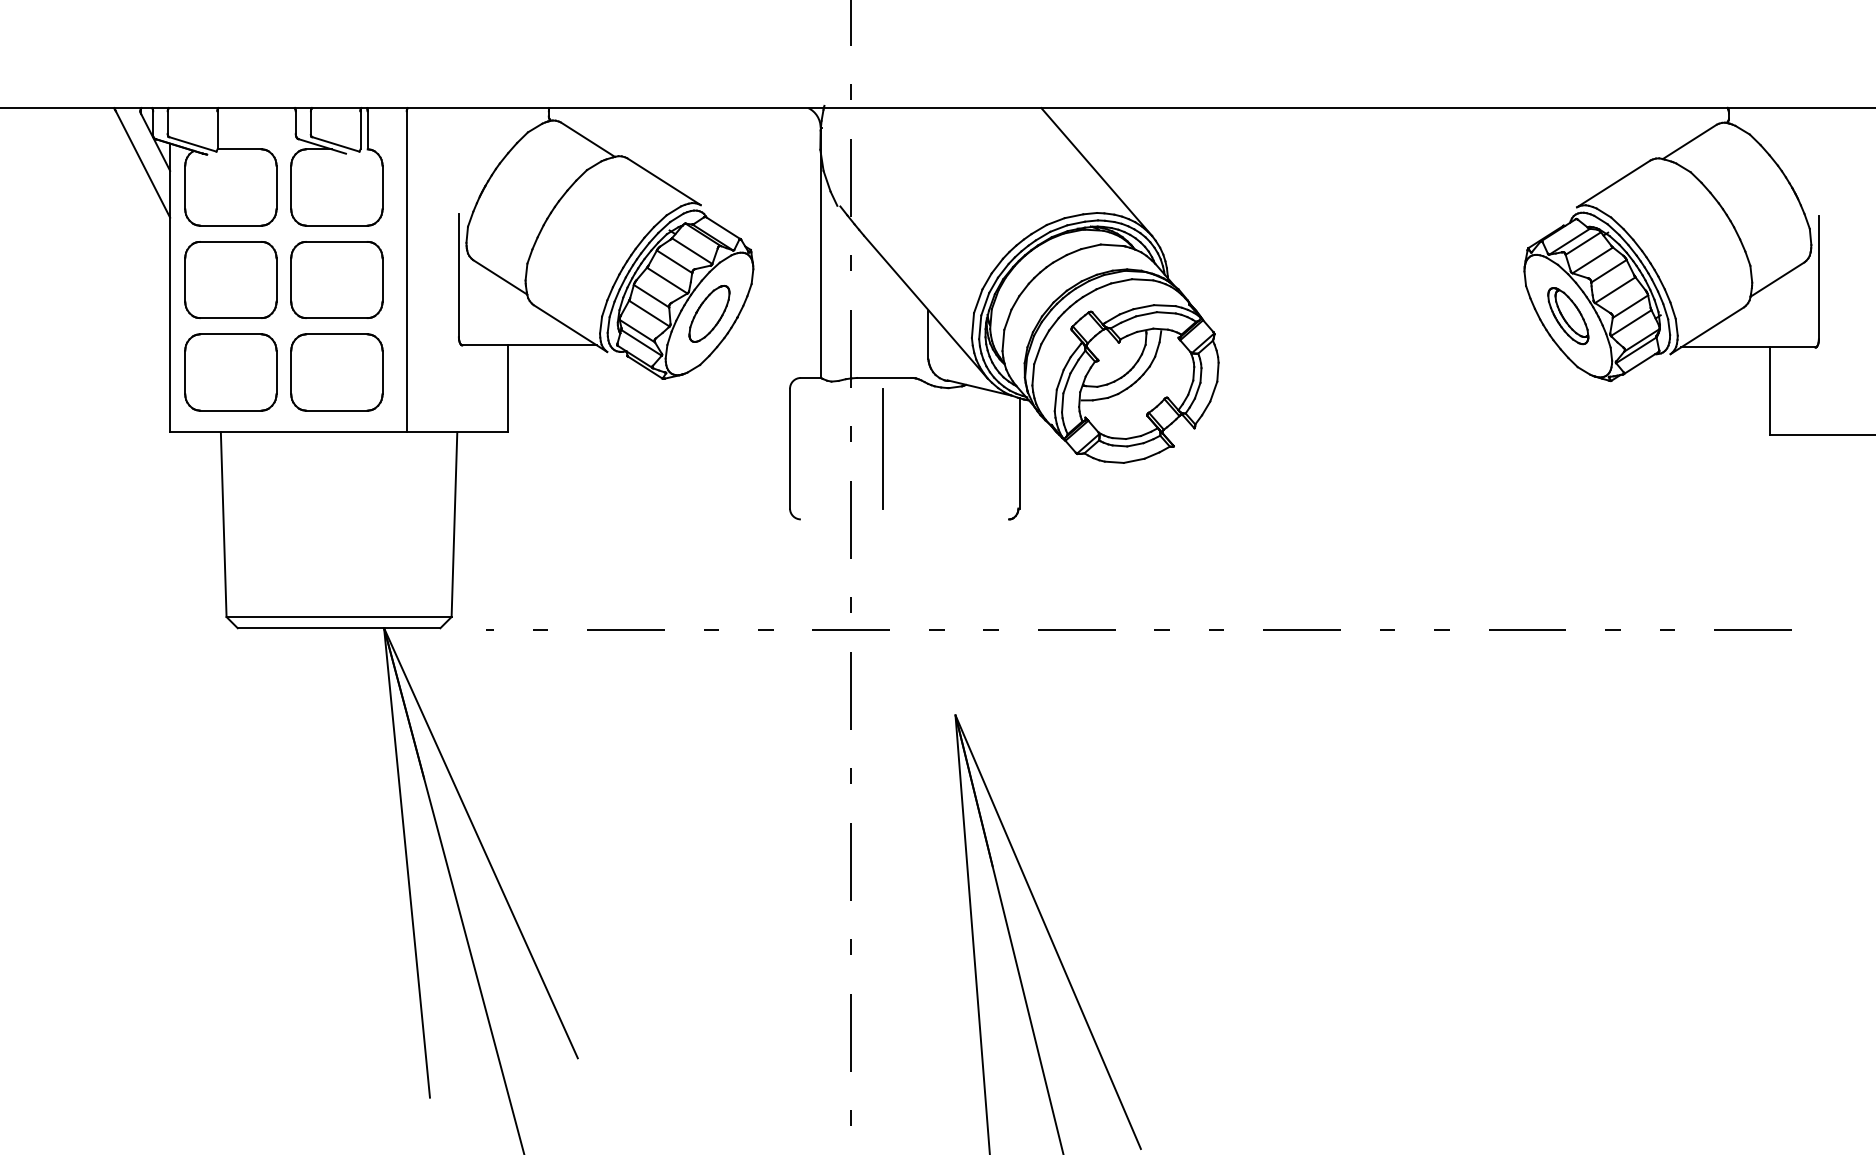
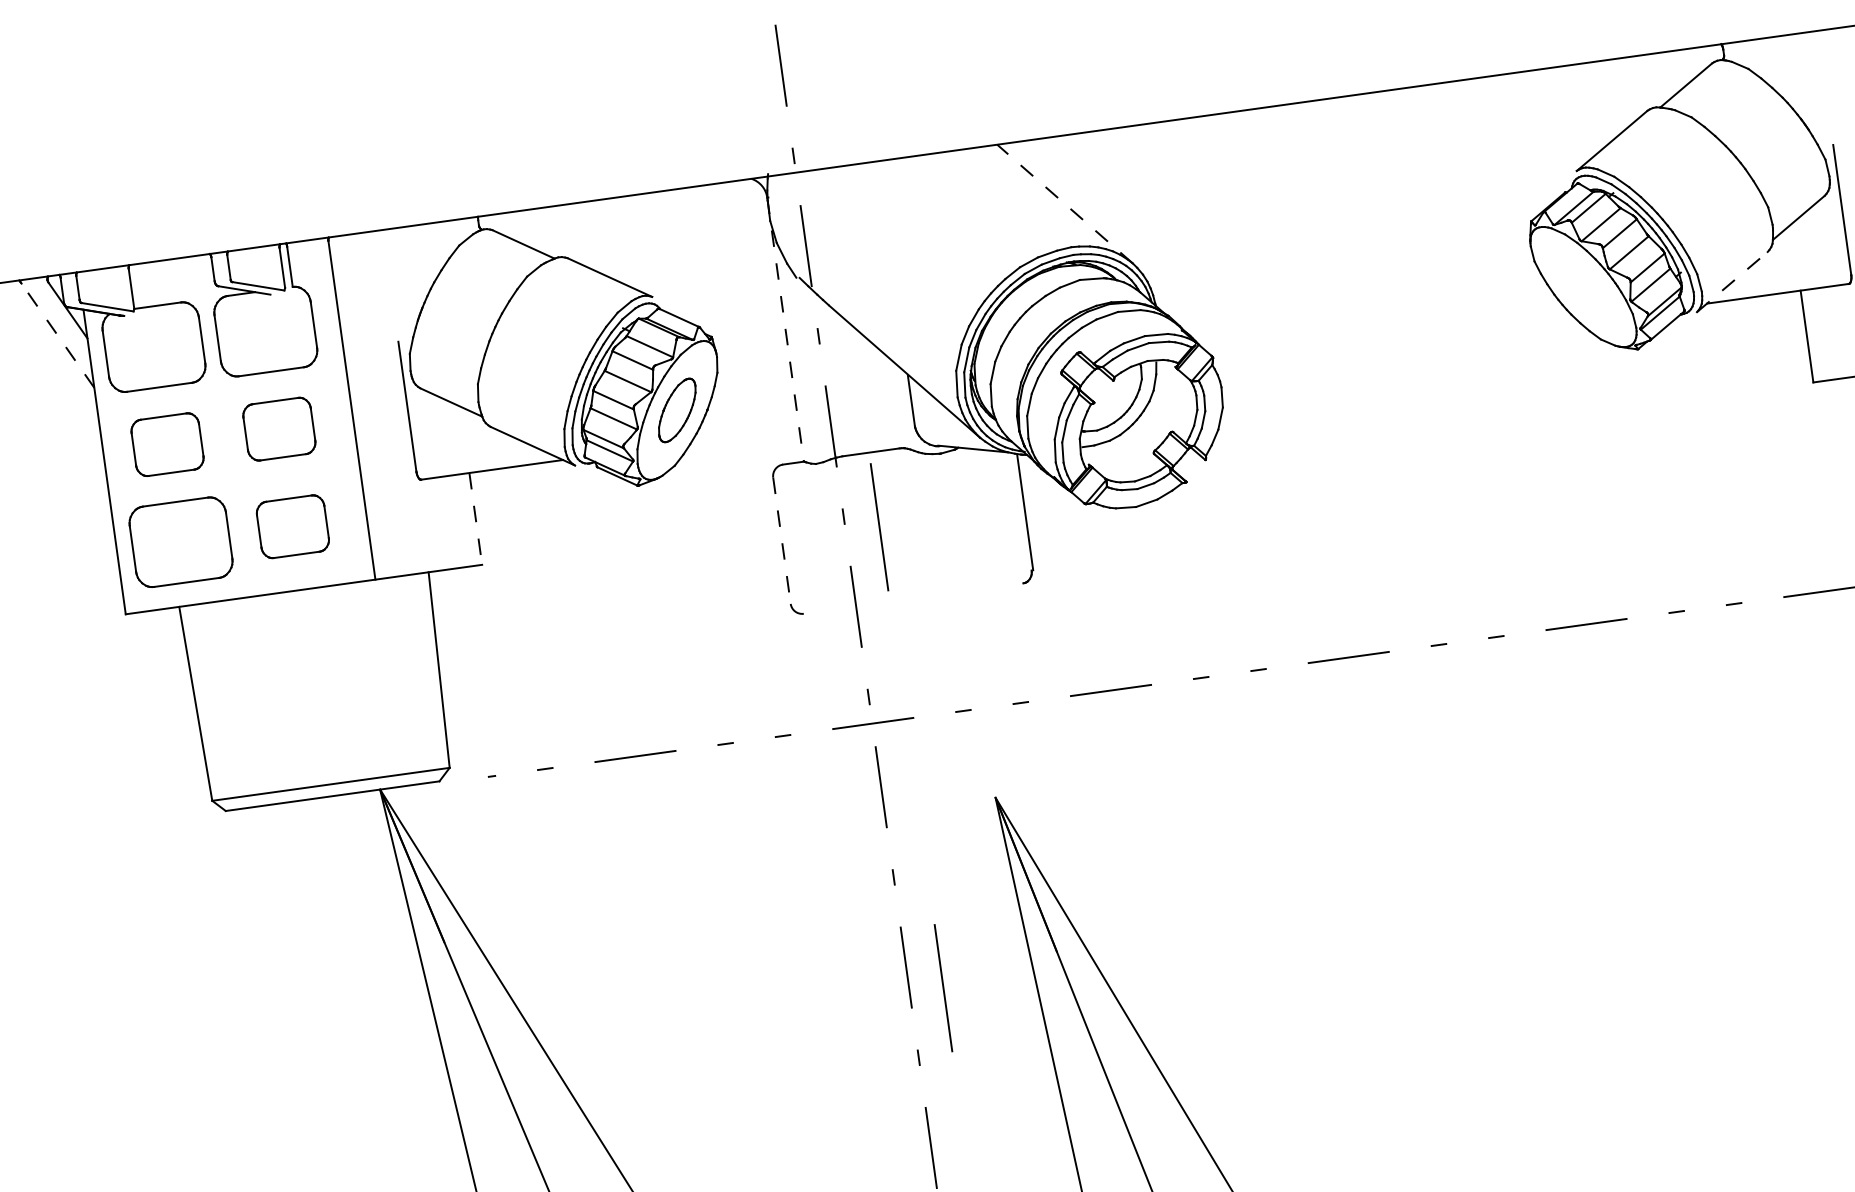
line: (143, 164) -> (58, 335), solid -> dashed
line: (1096, 172) -> (1064, 204), solid -> dashed
line: (820, 253) -> (785, 330), solid -> dashed
part: (230, 279) -> (167, 444), size x0.7
part: (336, 279) -> (278, 428), size x0.7
part: (1568, 316) -> (1583, 287), removed
line: (1707, 330) -> (1732, 281), solid -> dashed
part: (336, 372) -> (292, 526), size x0.7
line: (508, 388) -> (476, 518), solid -> dashed
line: (790, 448) -> (782, 540), solid -> dashed
line: (882, 885) -> (943, 988), added

